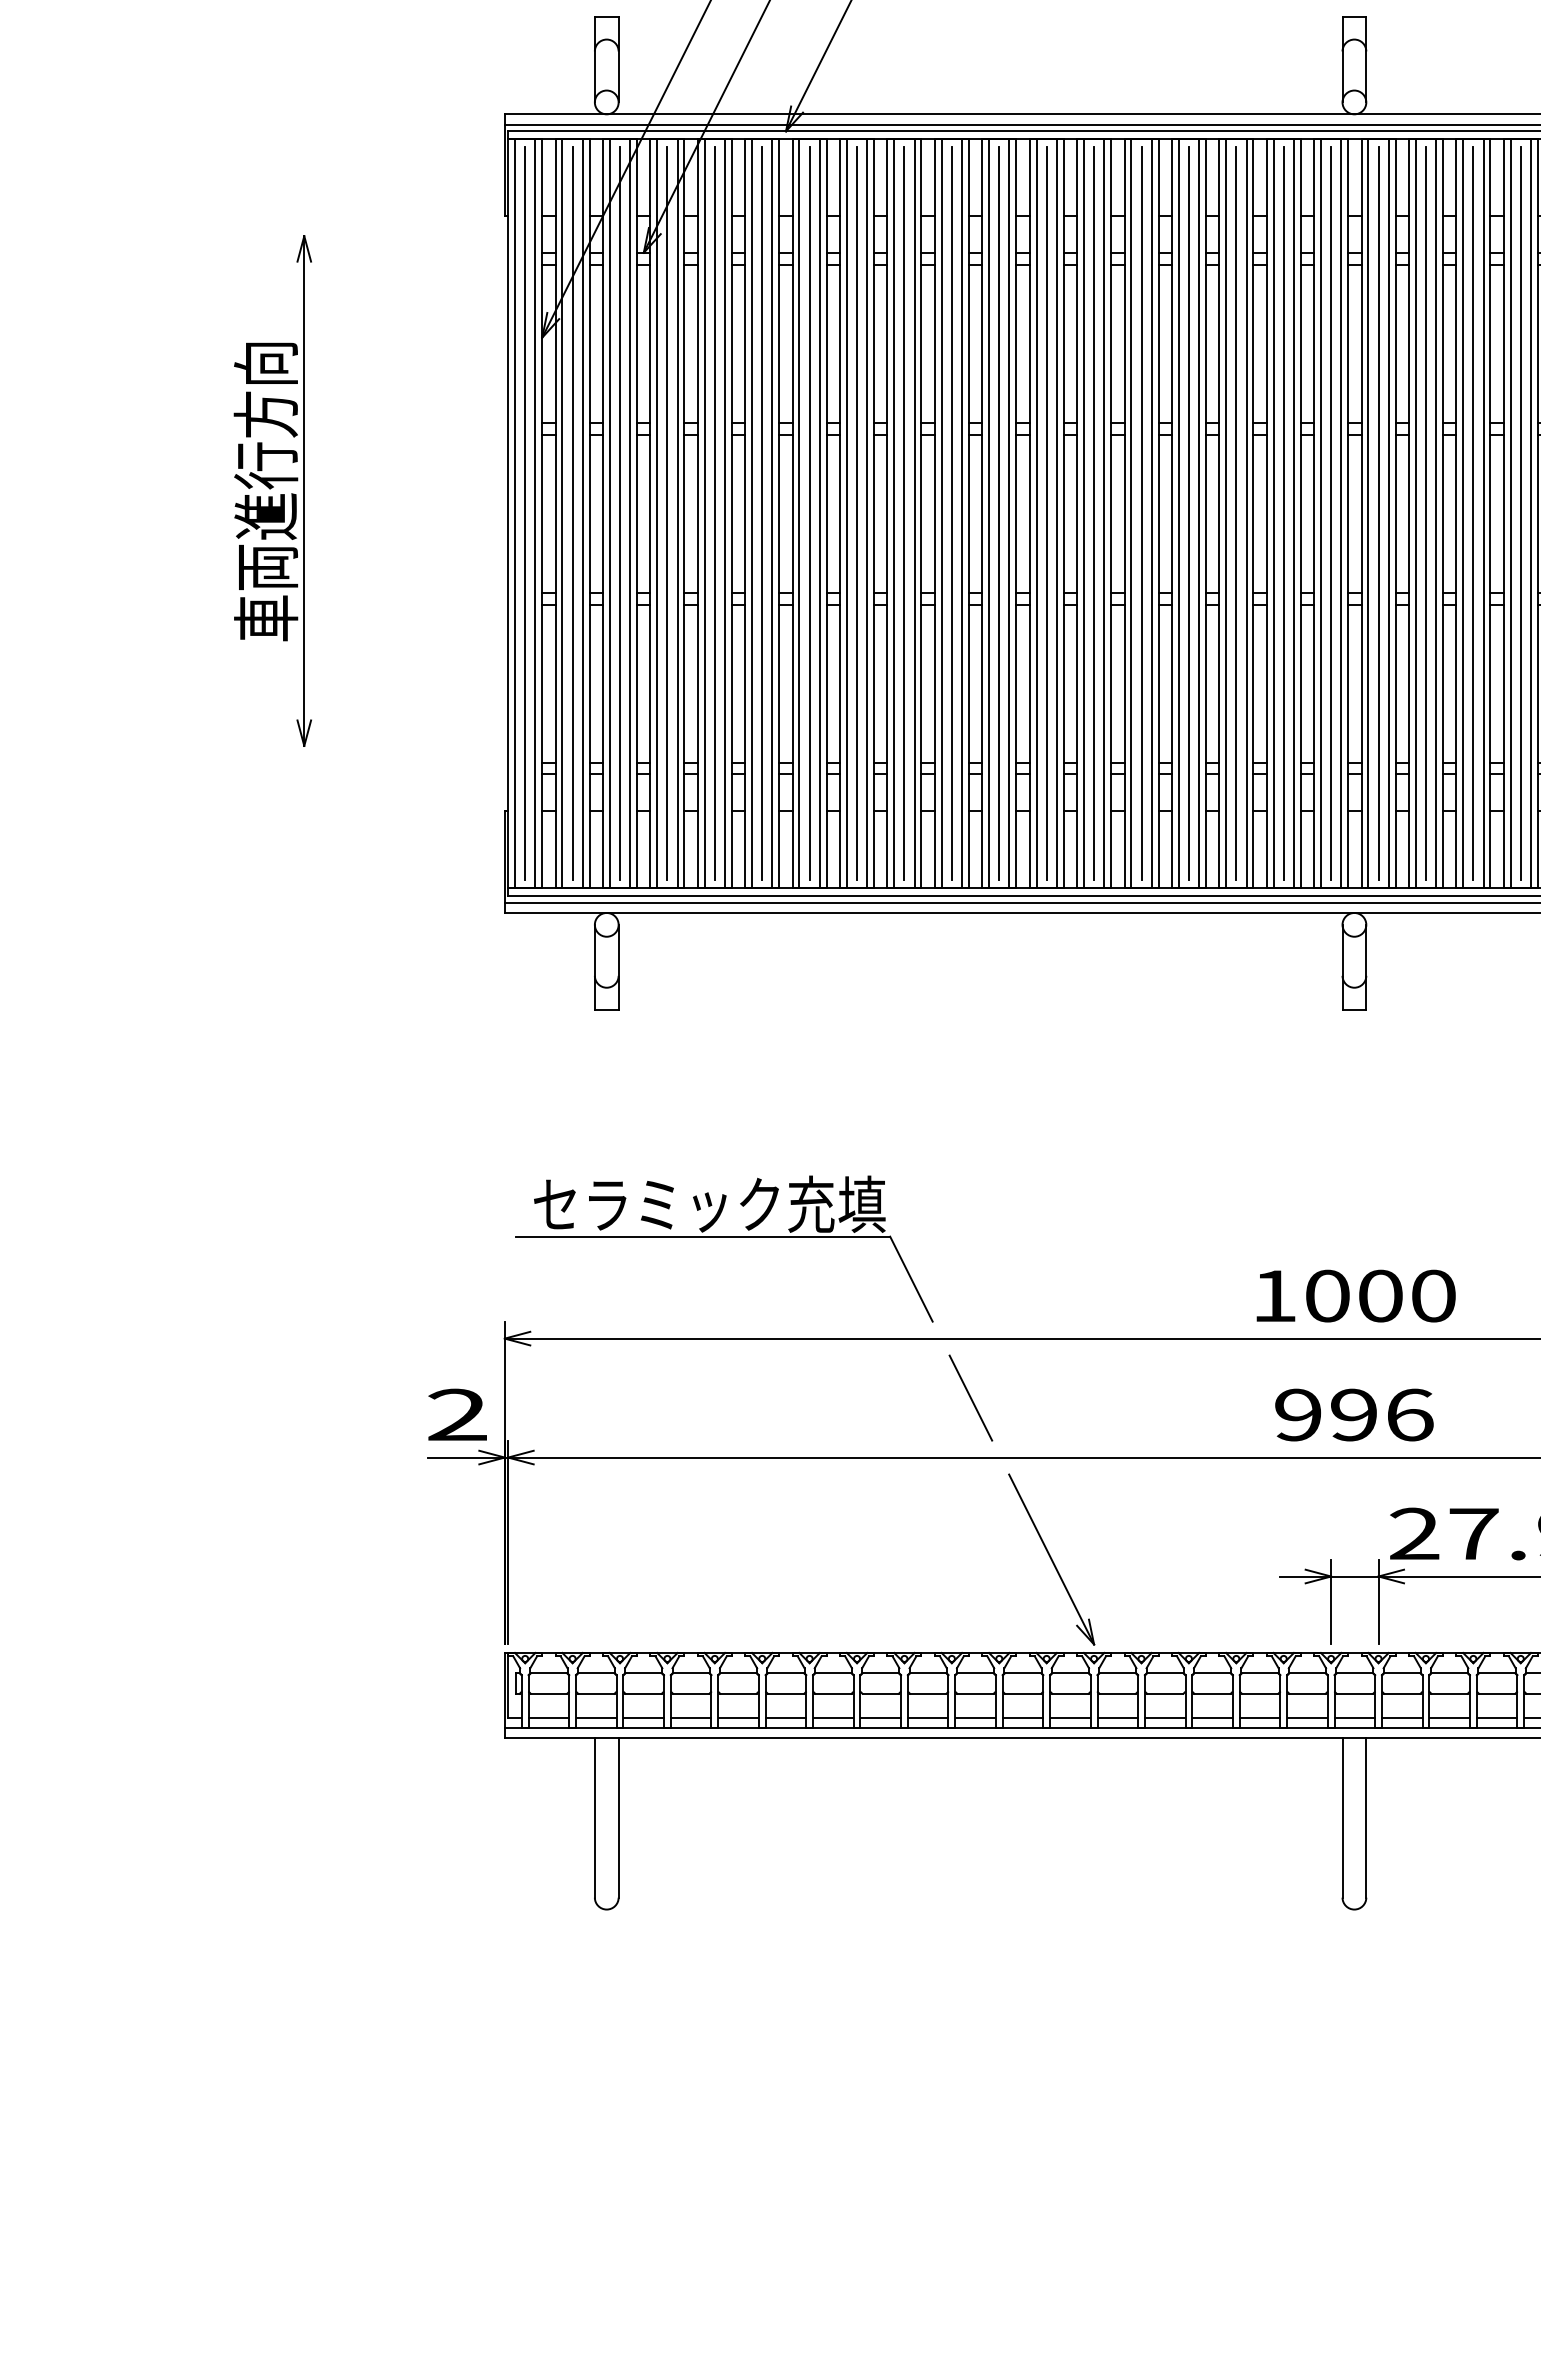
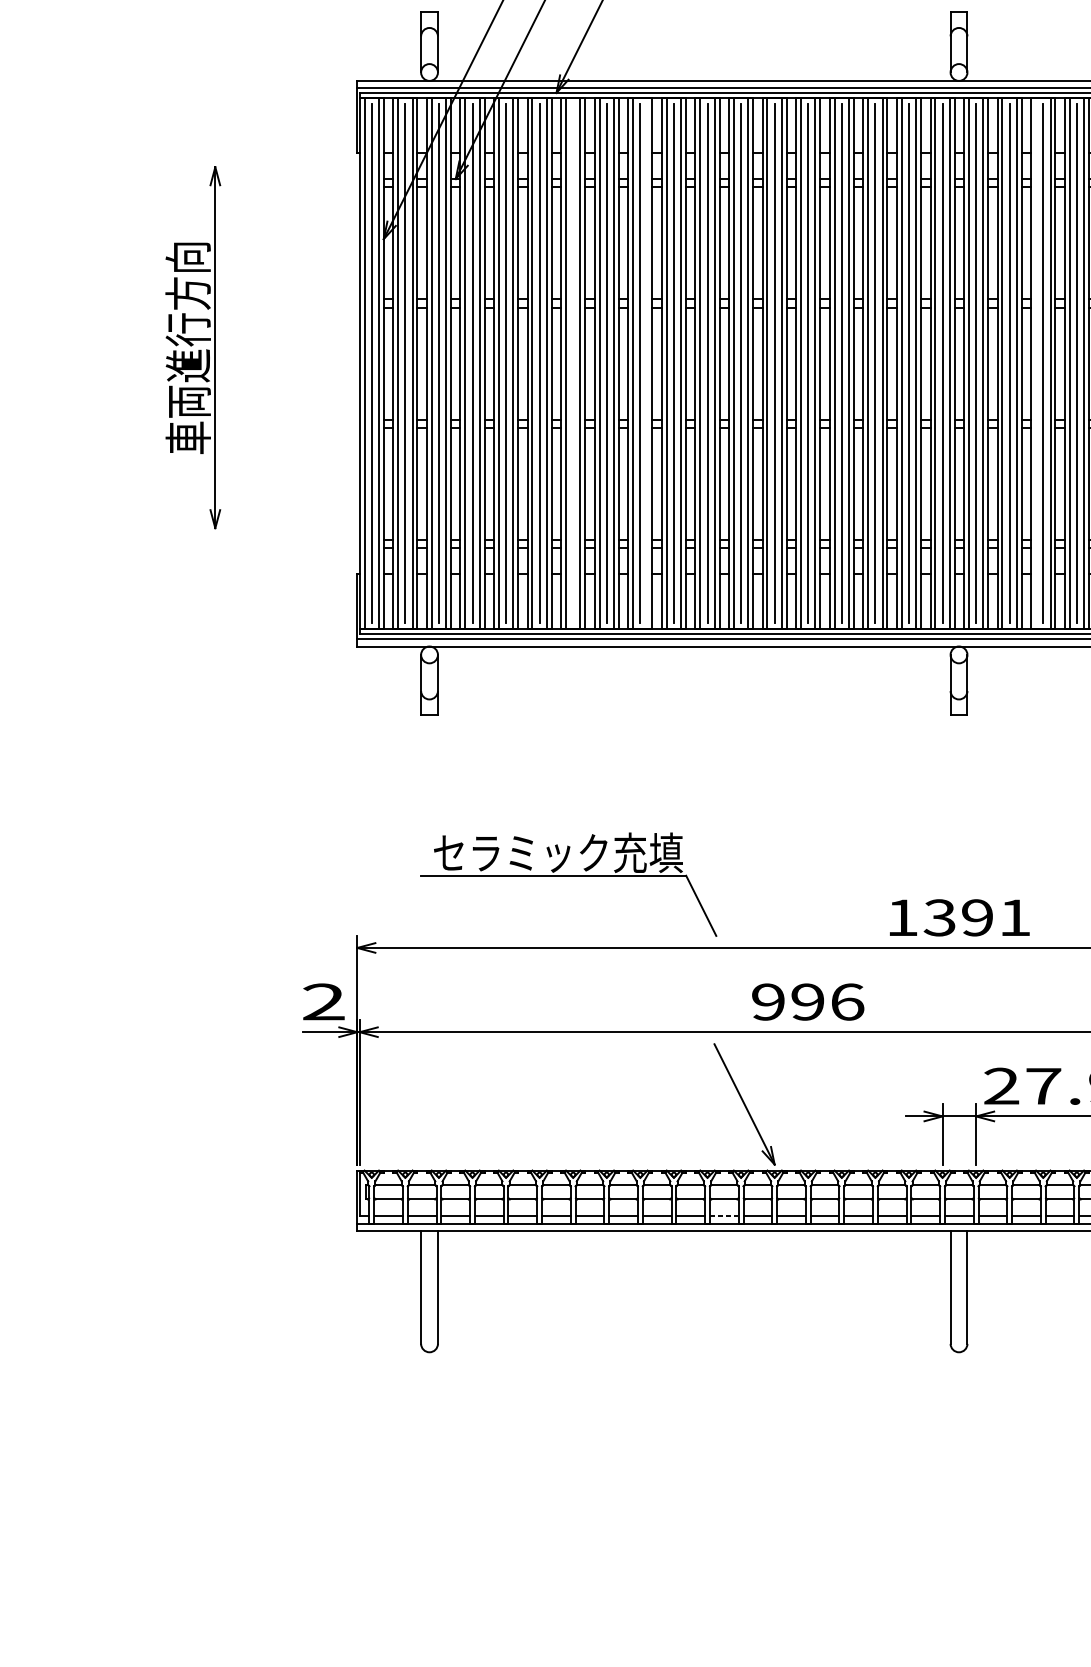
line: (809, 513) -> (573, 363), removed
line: (914, 513) -> (647, 363), removed
line: (1463, 513) -> (1036, 363), removed
part: (724, 1237) -> (568, 876), moved
text: (1379, 1295) -> (976, 917), 1000 -> 1391
line: (970, 1397) -> (687, 989), removed
text: (1354, 1414) -> (808, 1001), moved
line: (1023, 1717) -> (724, 1216), solid -> dashed

